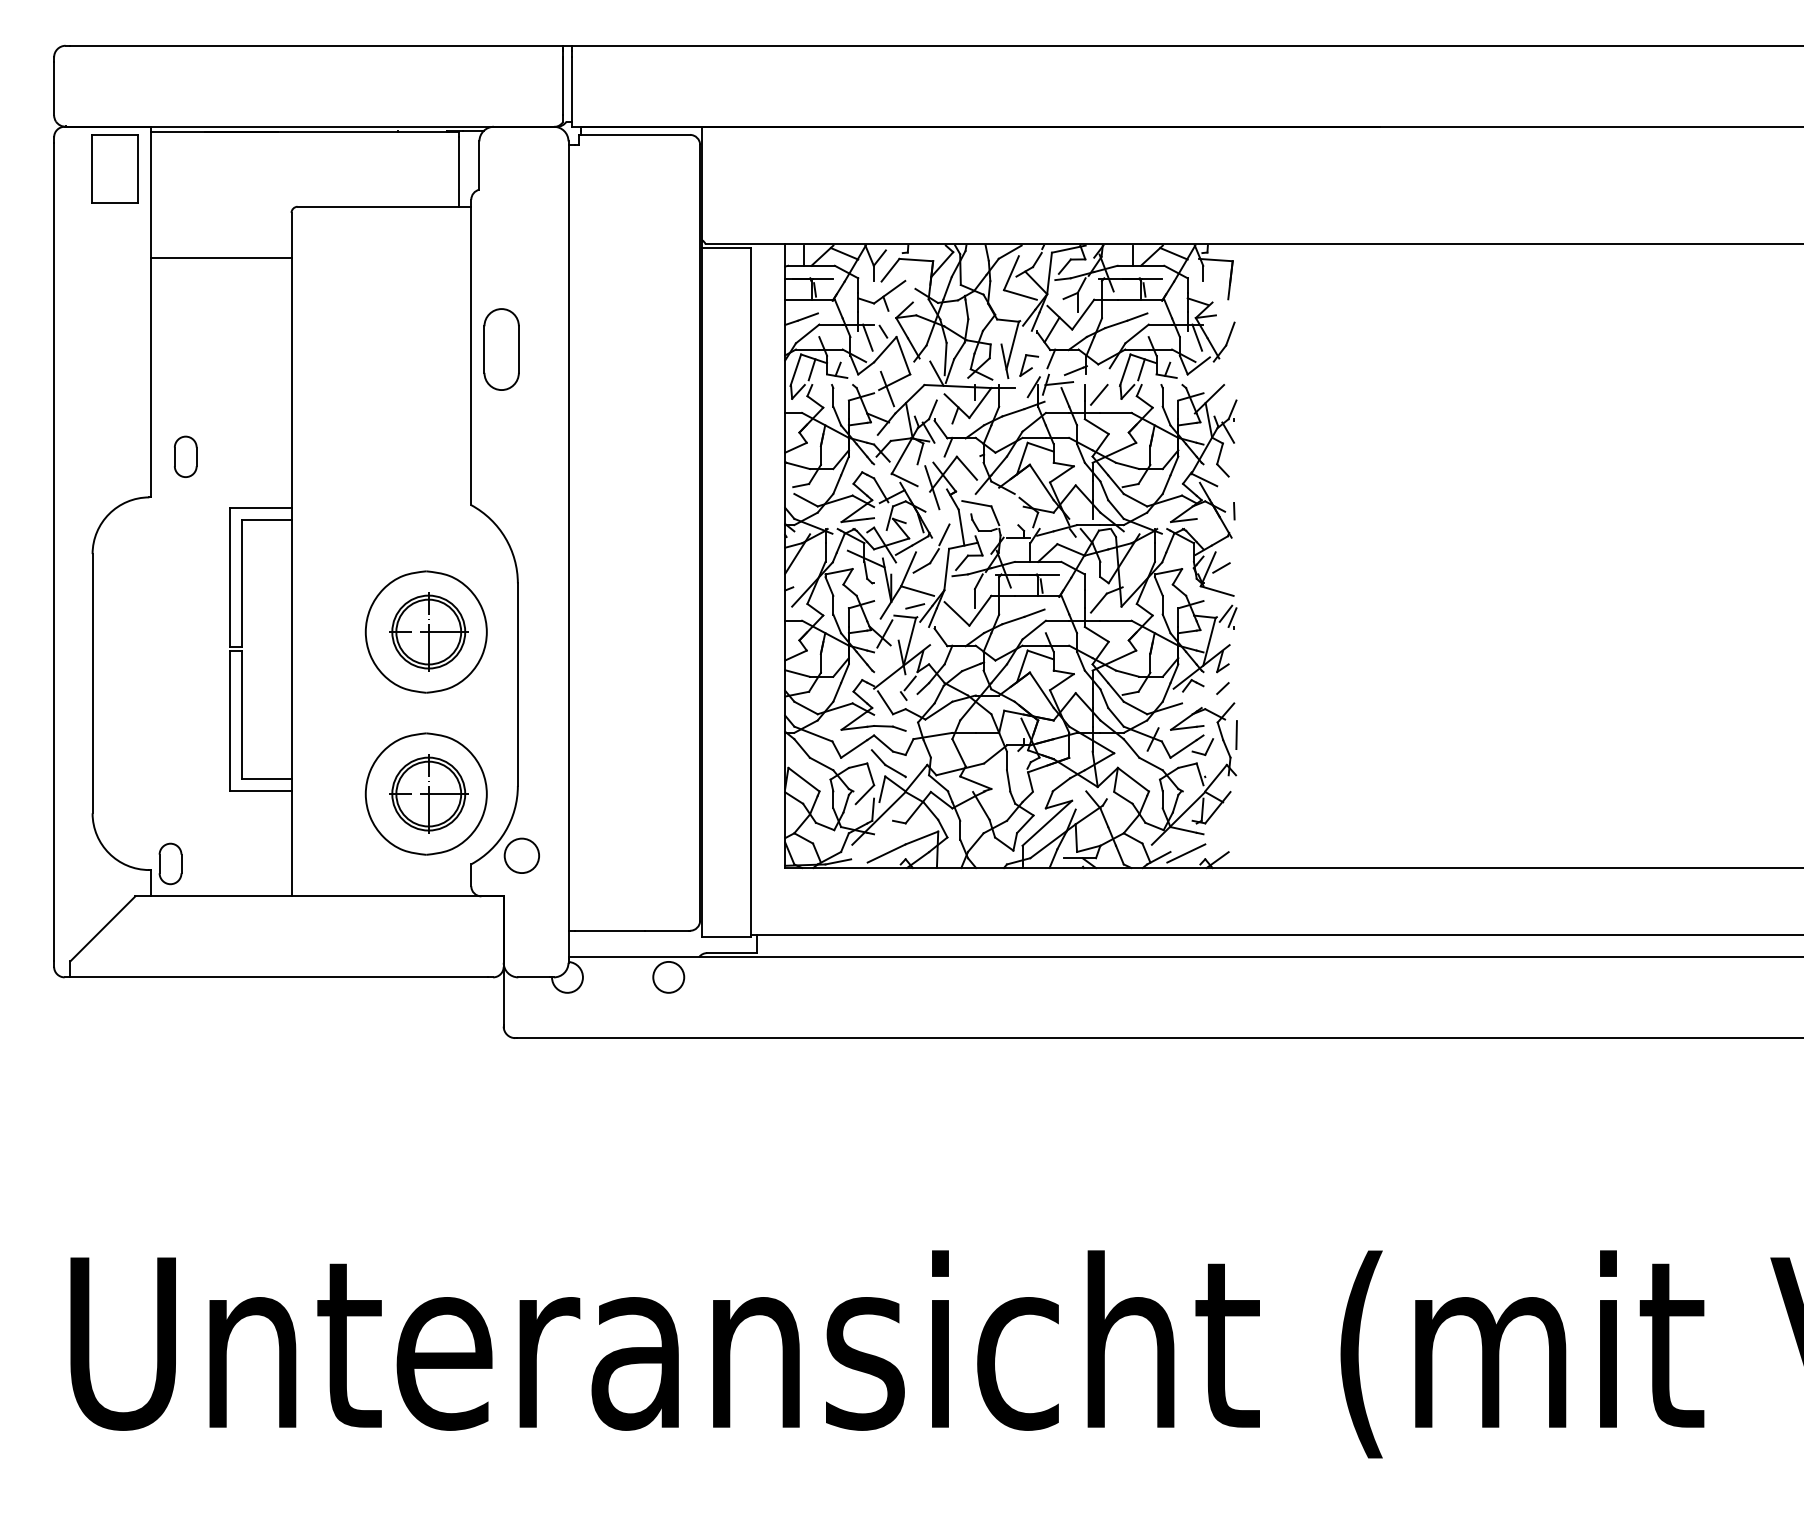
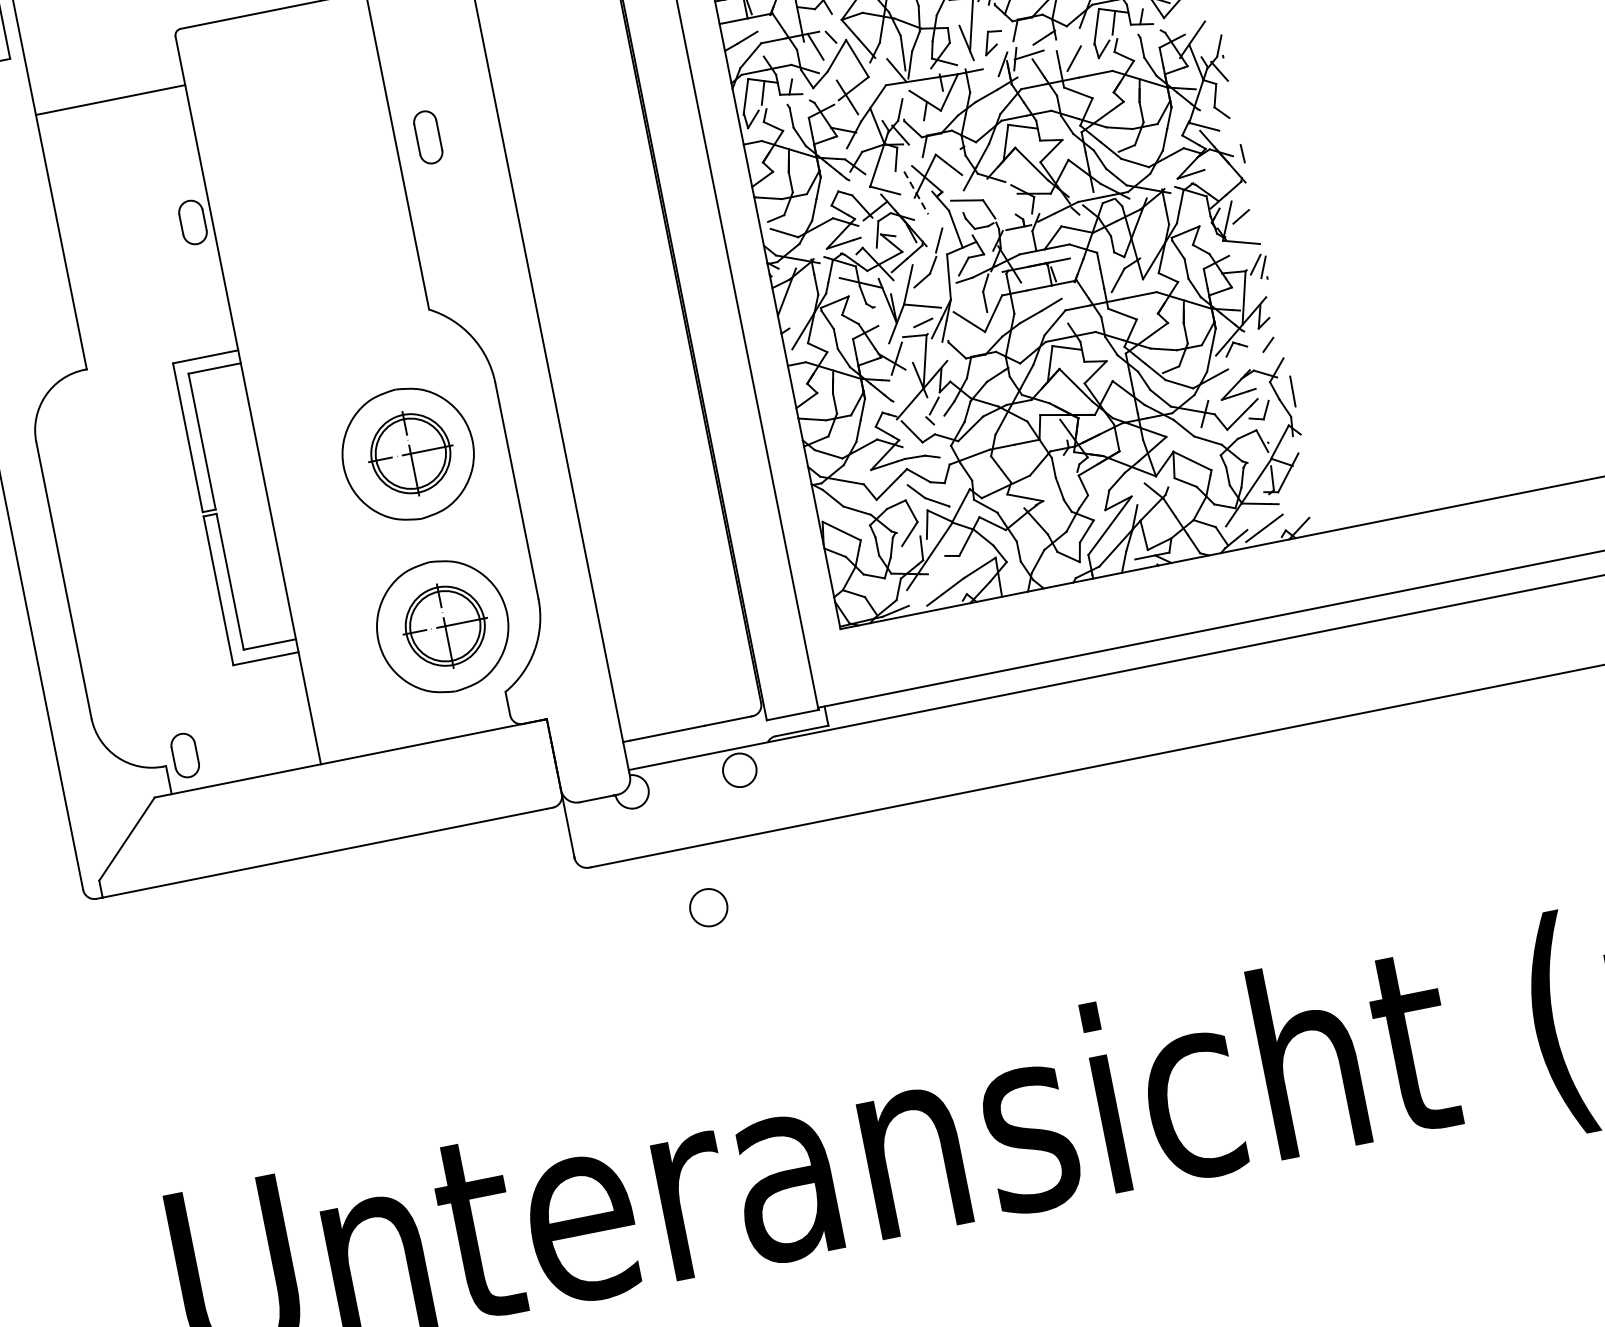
part: (501, 349) -> (428, 137), size x0.6
part: (185, 456) -> (192, 222), moved
line: (932, 487) -> (916, 192), solid -> dashed
circle: (521, 855) -> (708, 907), moved

